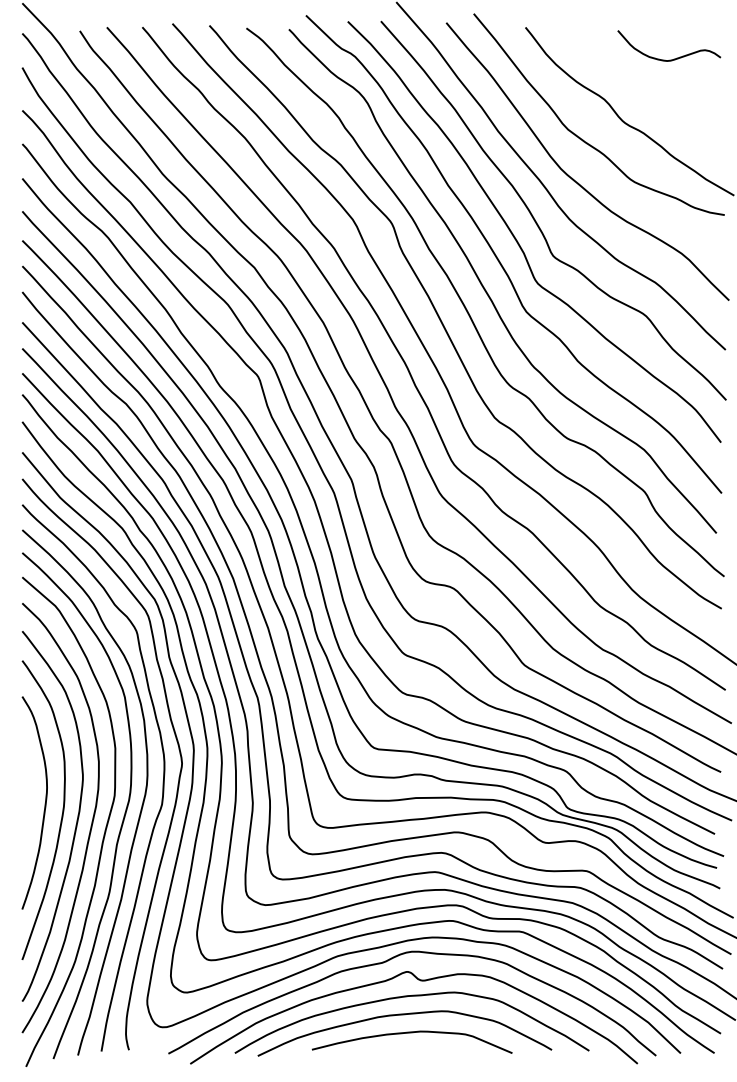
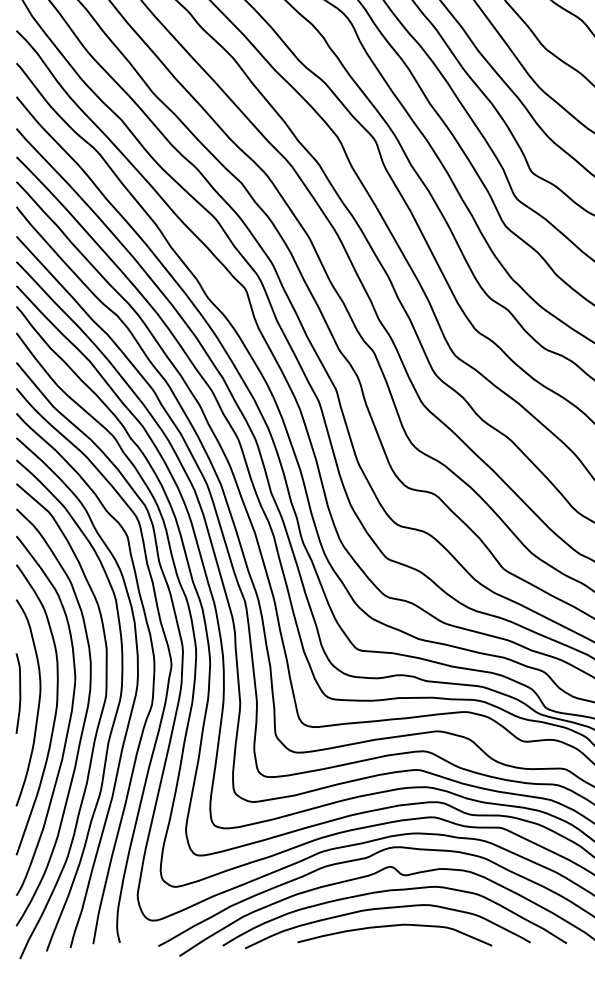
curve: (25, 793) -> (19, 693), added

